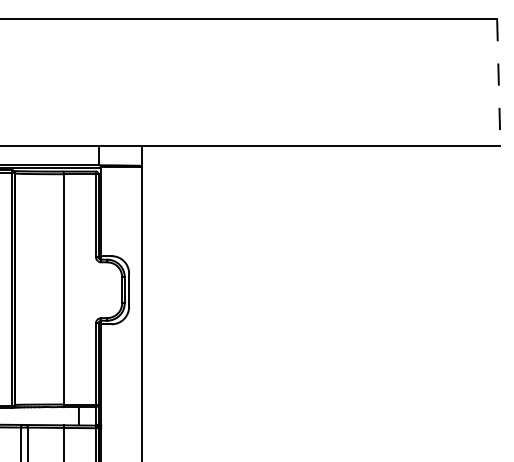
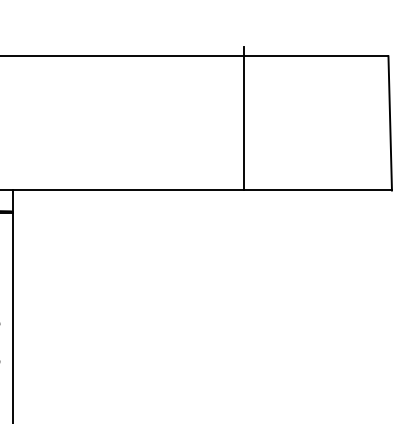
line: (360, 78) -> (243, 119), added
line: (498, 83) -> (389, 124), dashed -> solid

